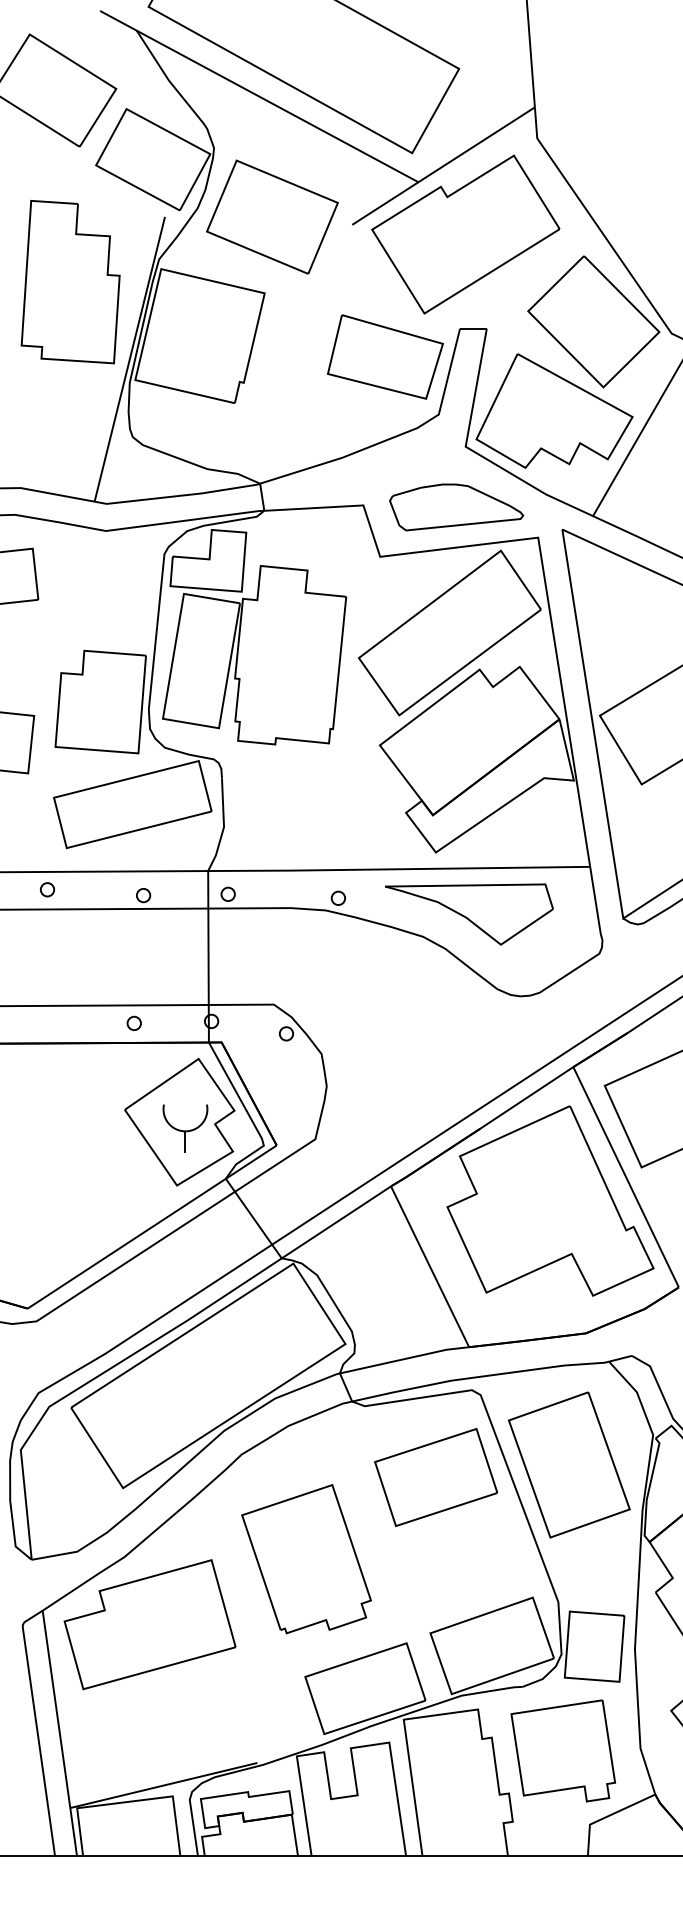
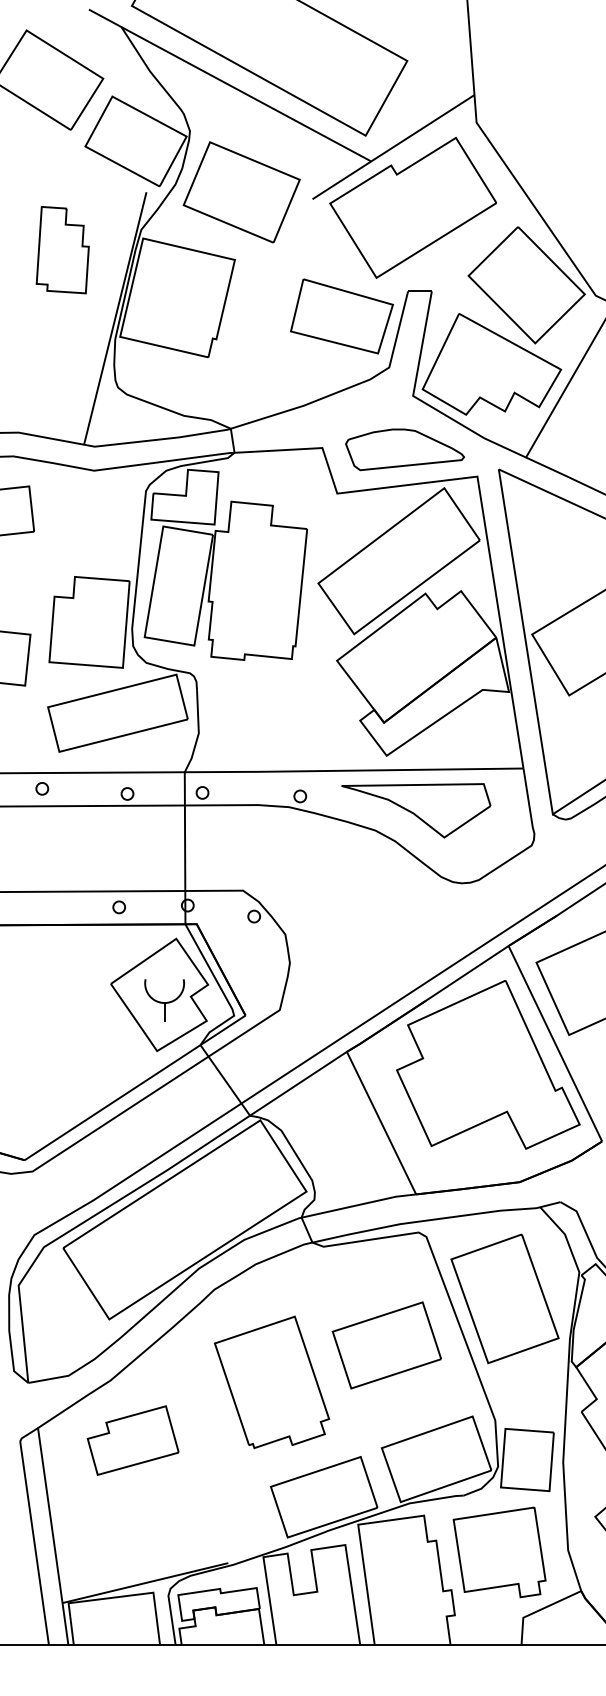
part: (70, 282) -> (62, 250), size x0.6
part: (436, 1477) -> (387, 1345), moved
part: (149, 1624) -> (132, 1440), size x0.6

